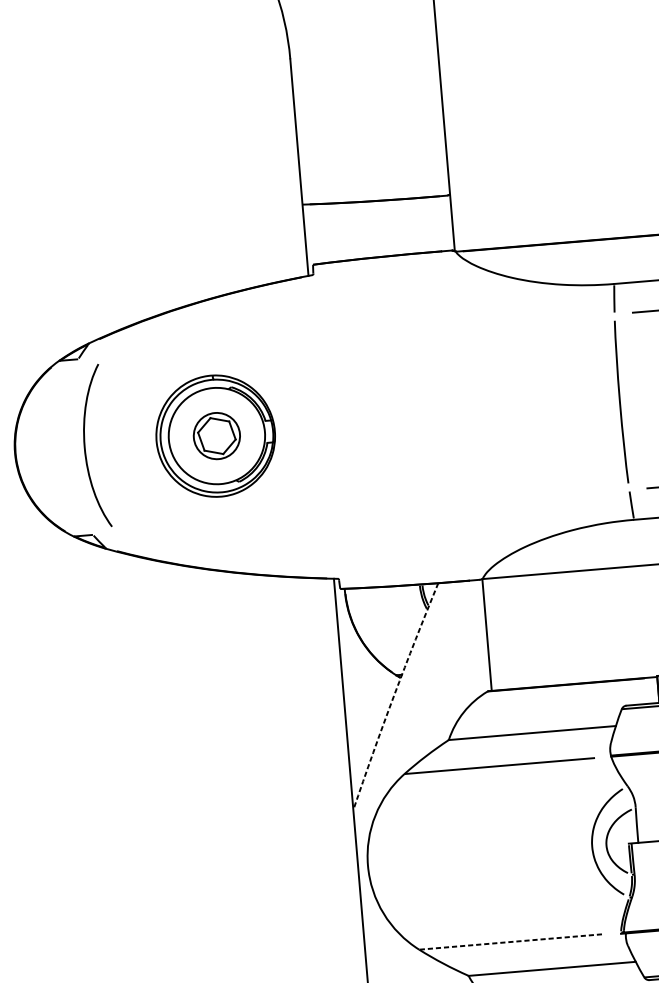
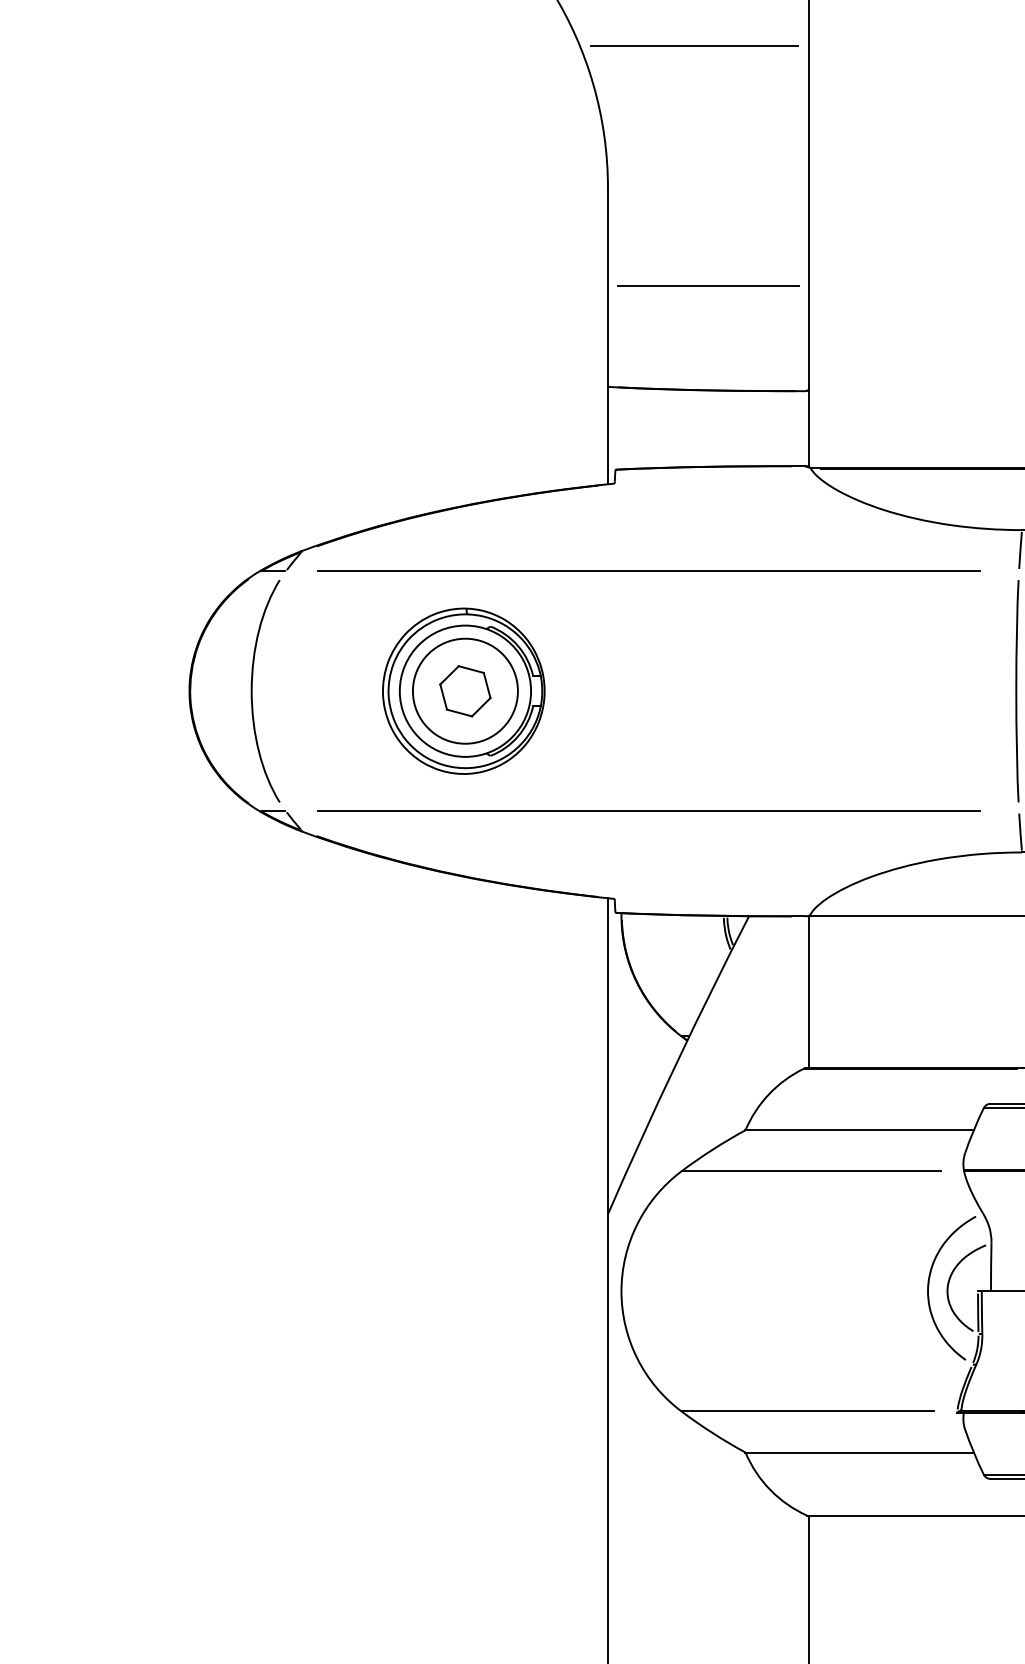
line: (369, 125) -> (708, 286), added
line: (343, 337) -> (648, 571), added
circle: (216, 435) -> (464, 690), size x1.67
curve: (85, 446) -> (252, 690), moved
line: (358, 512) -> (648, 811), added
arc: (394, 696) -> (676, 1064), dashed -> solid
line: (512, 941) -> (808, 1411), dashed -> solid

